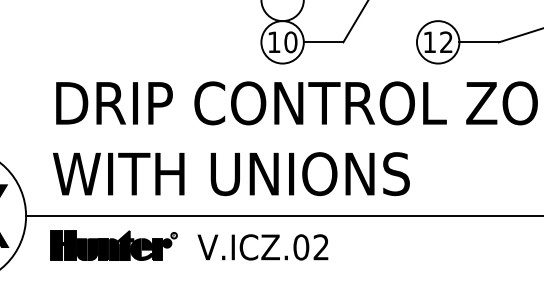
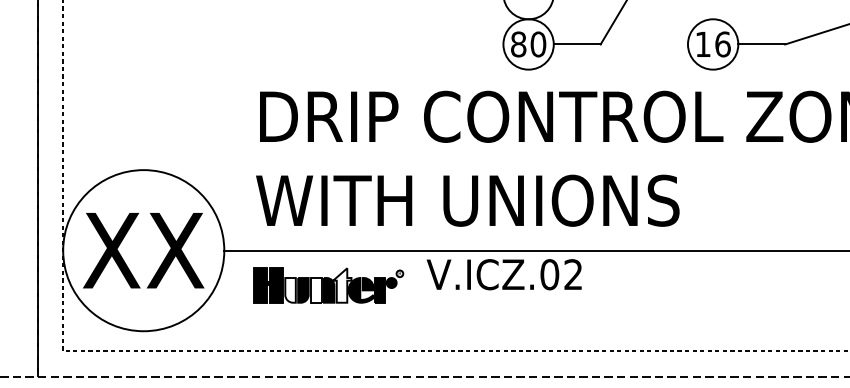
text: (274, 42) -> (518, 44), 10 -> 80
text: (446, 42) -> (722, 44), 12 -> 16
fill: (125, 245) -> (342, 285), removed
text: (262, 247) -> (503, 274), moved
fill: (81, 249) -> (290, 290), removed
fill: (103, 249) -> (316, 290), removed

